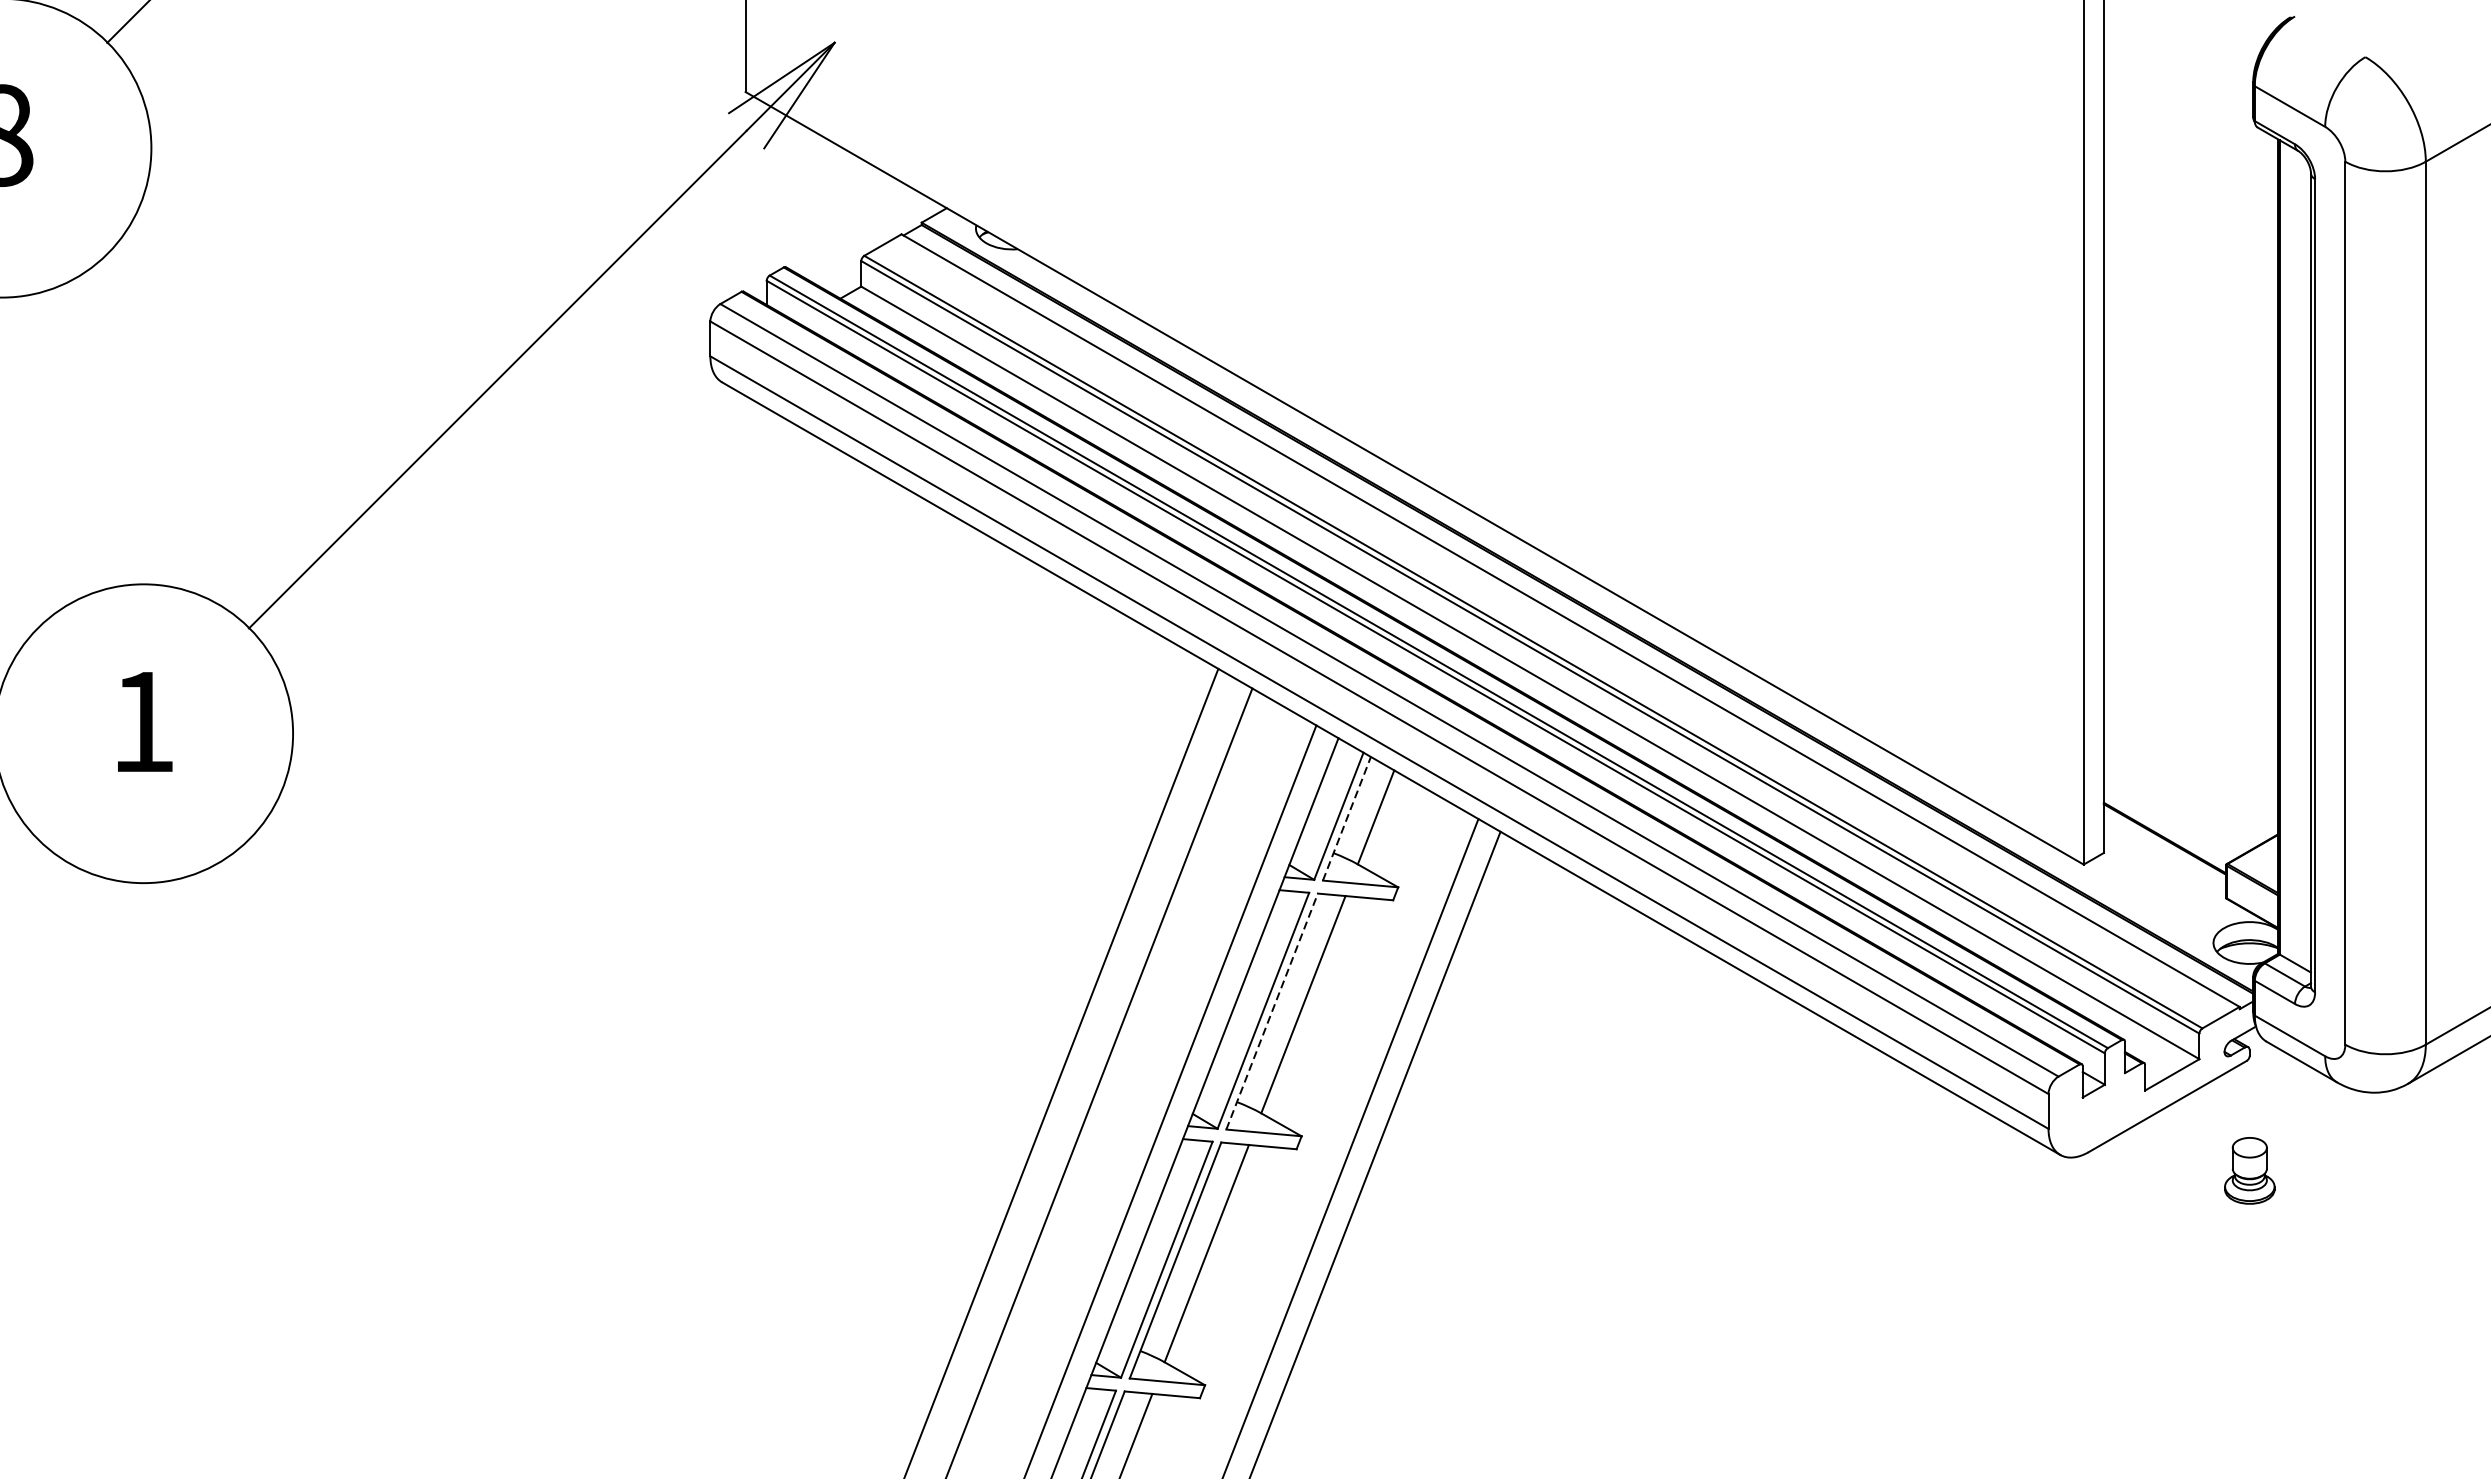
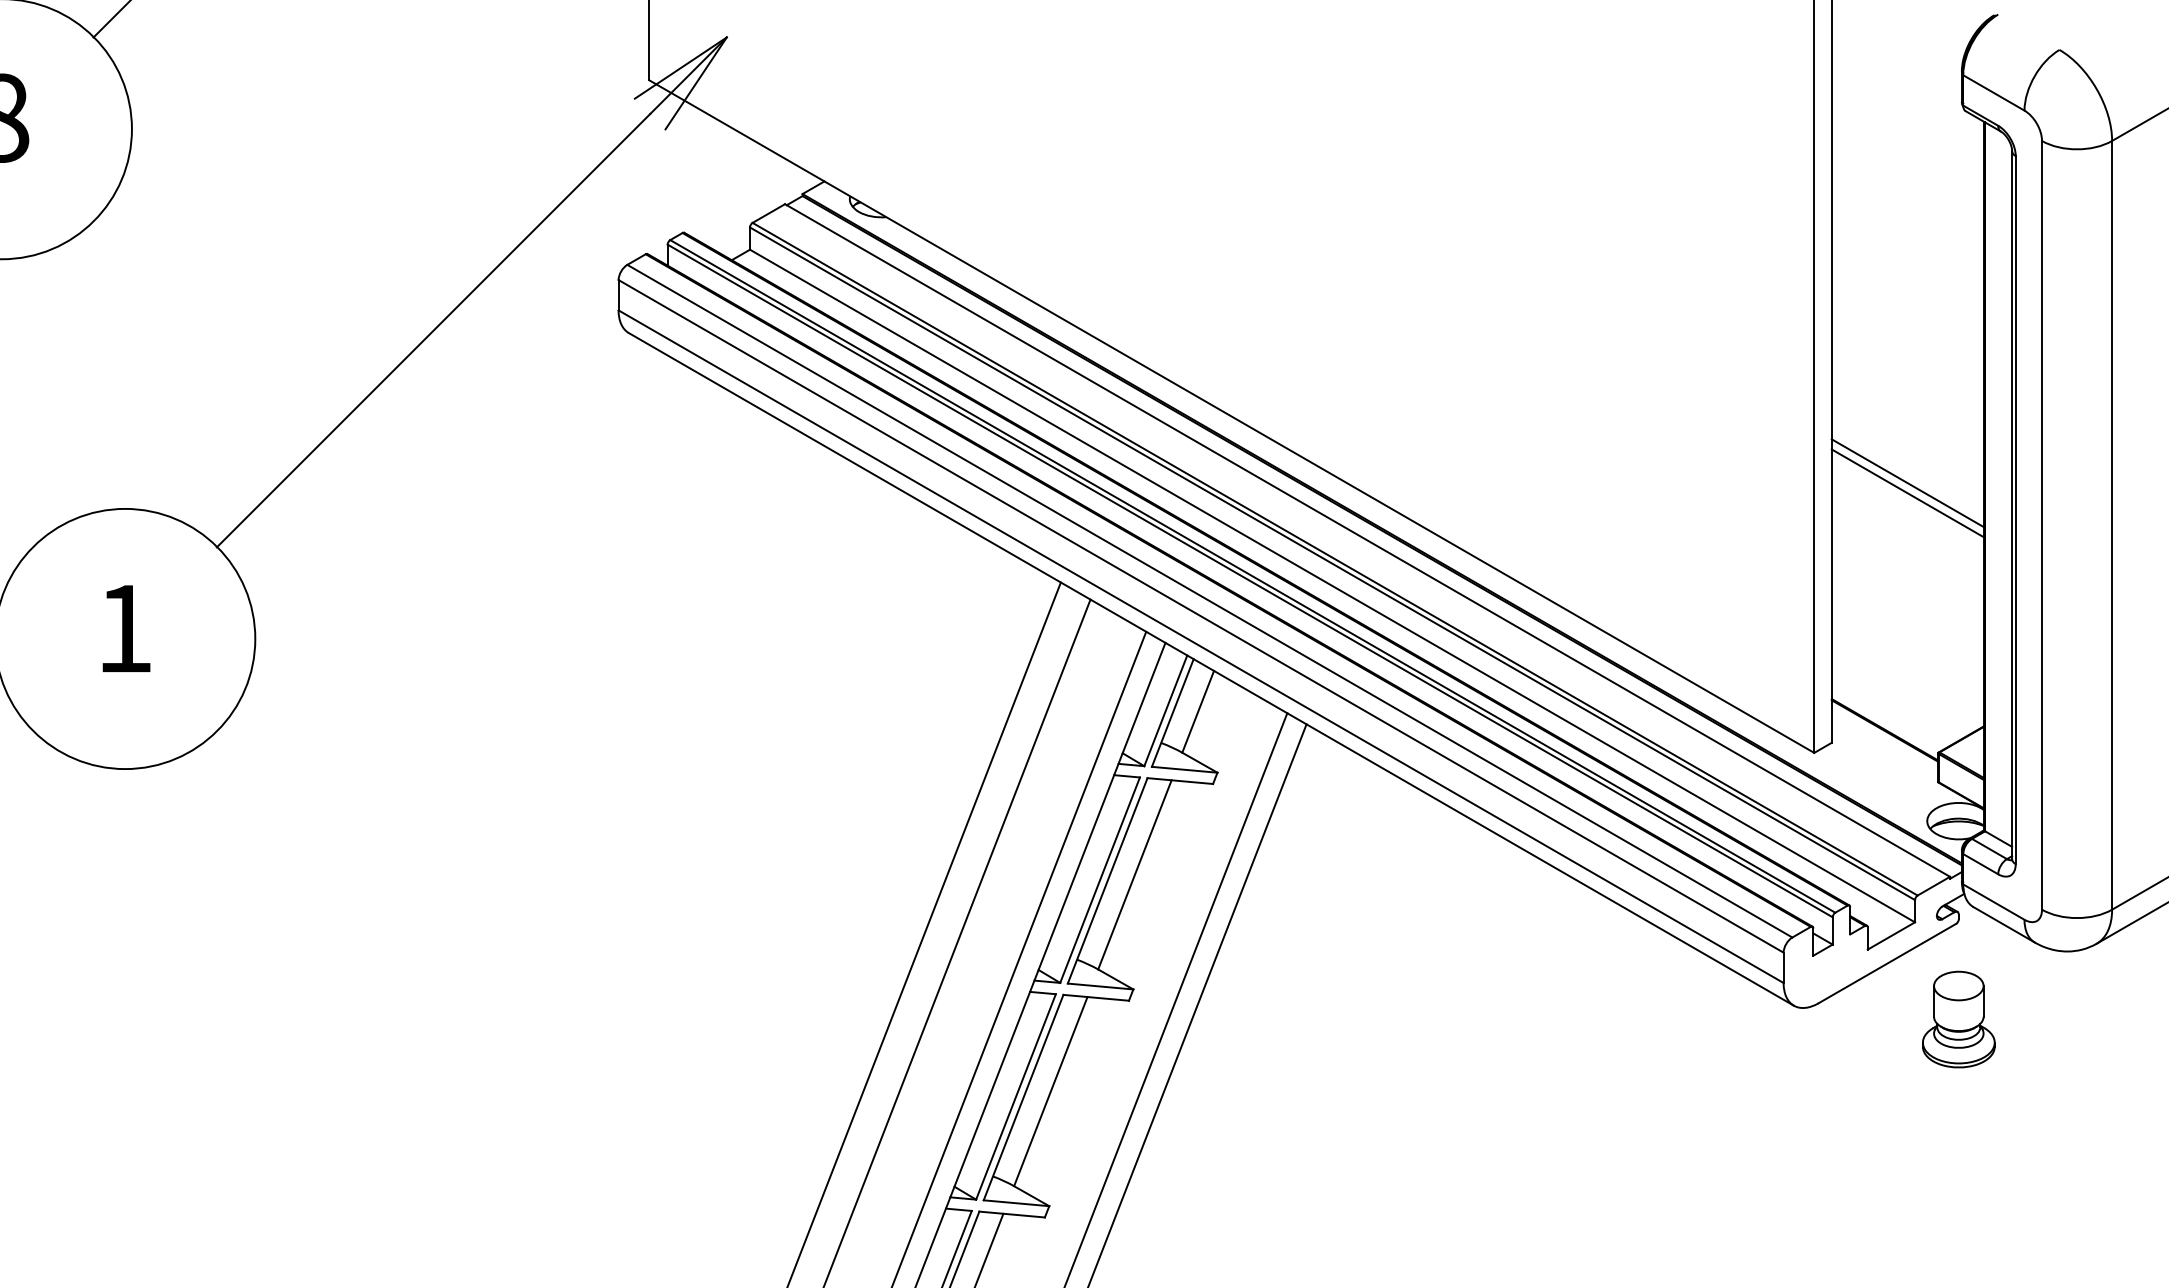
line: (2190, 555) -> (1907, 483), added
line: (2190, 566) -> (1907, 493), added
line: (1346, 819) -> (1172, 713), dashed -> solid
line: (1271, 1011) -> (1107, 880), dashed -> solid
part: (2249, 1170) -> (1958, 1019), size x1.67

